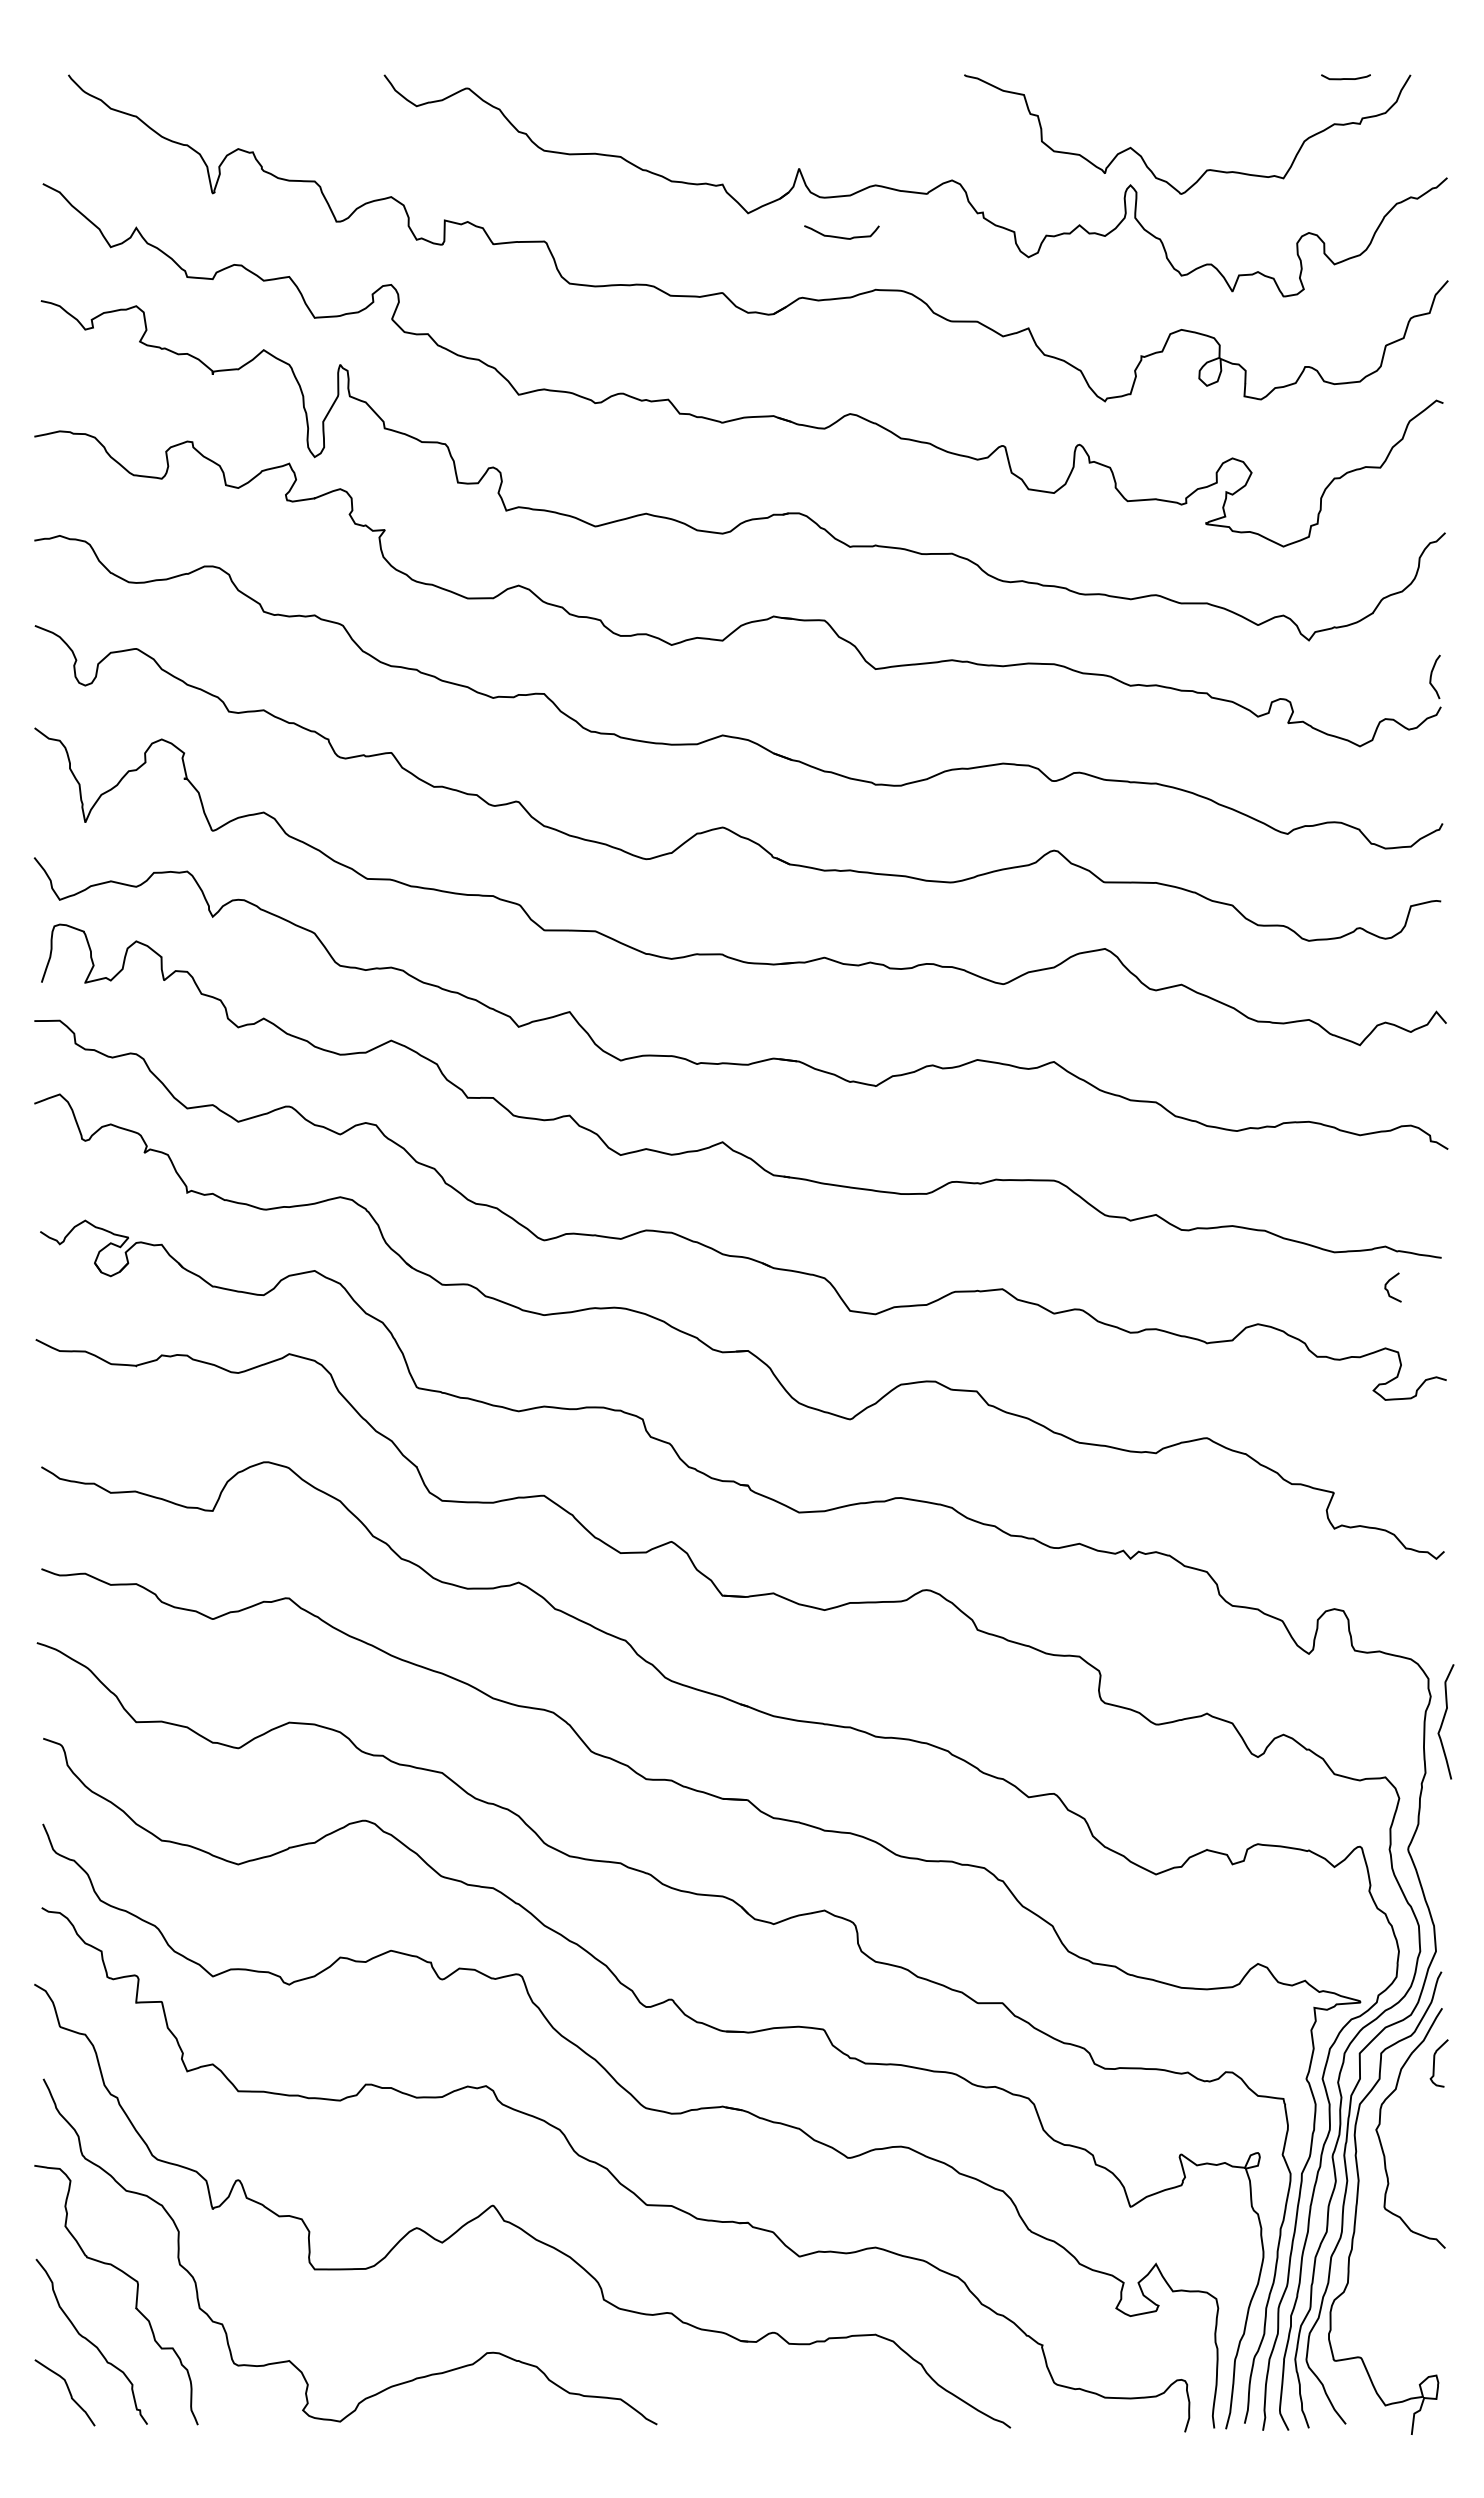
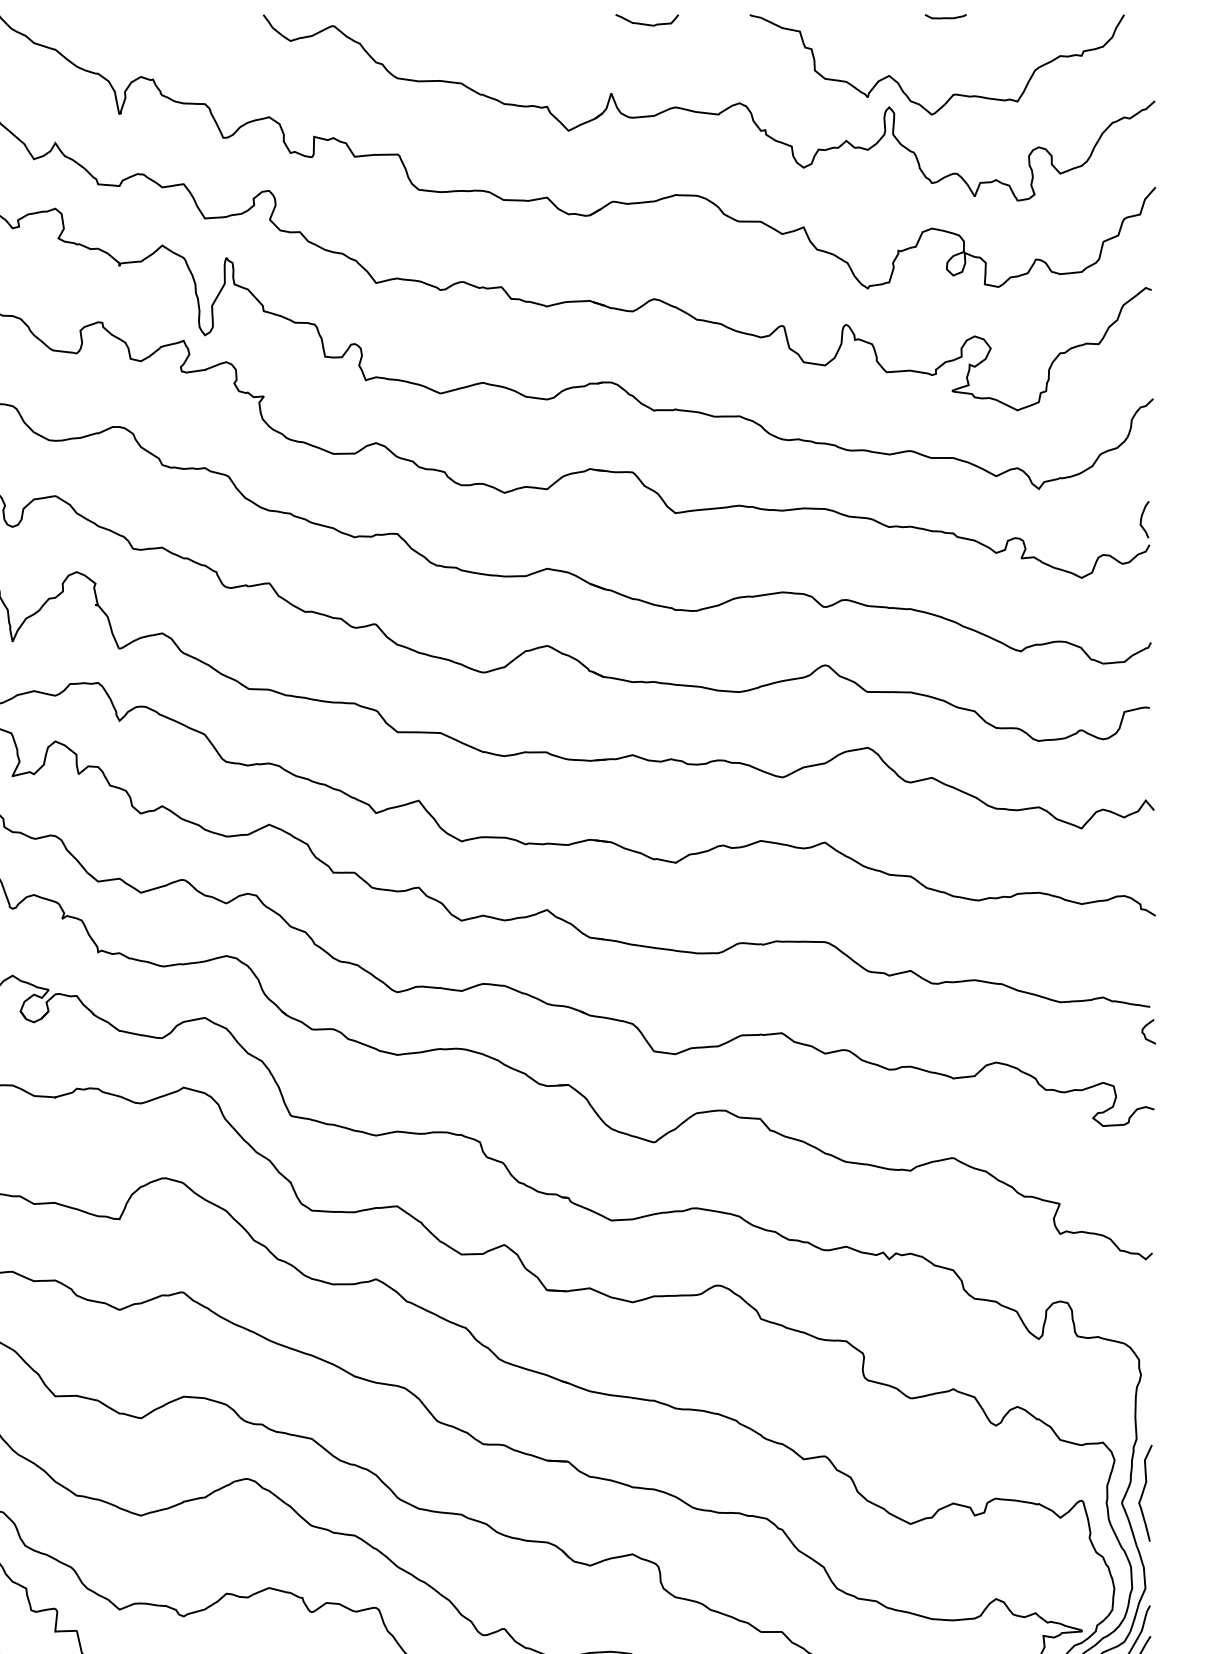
curve: (1345, 78) -> (945, 17), moved
curve: (840, 236) -> (645, 23), moved
curve: (1388, 1290) -> (1145, 1034), moved
curve: (1443, 1721) -> (1143, 1493), moved

